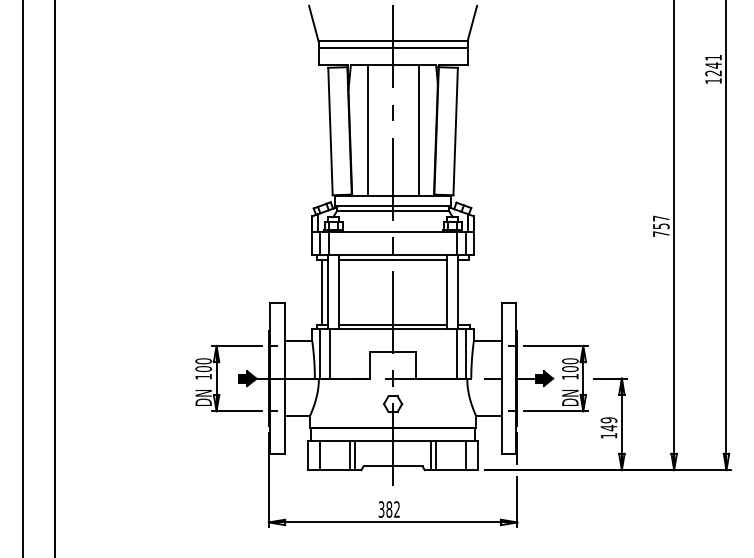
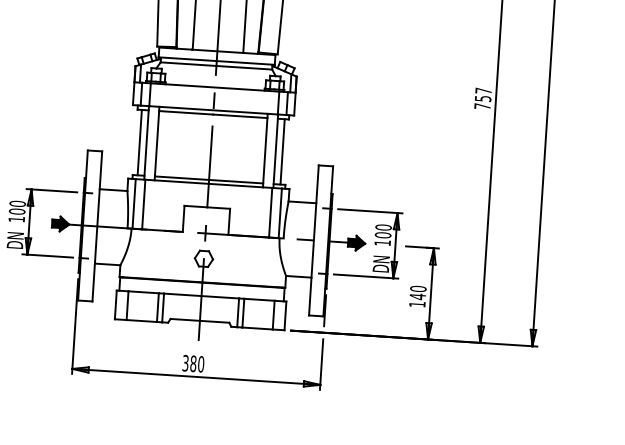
line: (464, 292) -> (282, 152), added
text: (609, 420) -> (418, 289), 149 -> 140
text: (397, 509) -> (201, 364), 382 -> 380

